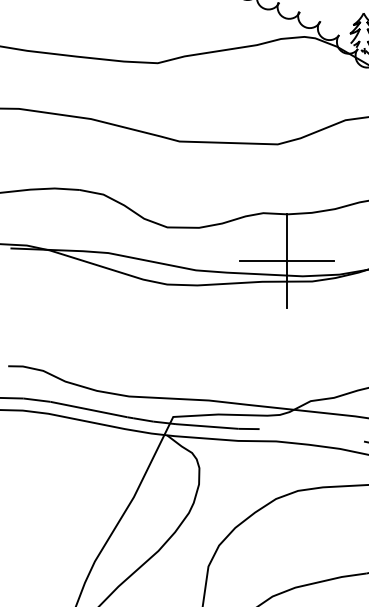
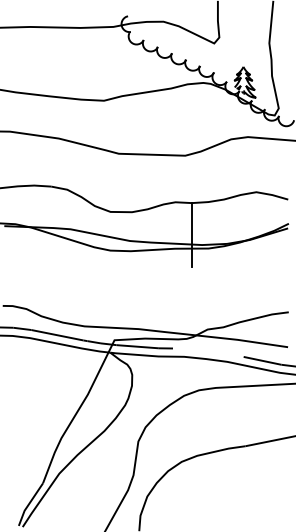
line: (286, 260) -> (191, 234), removed

